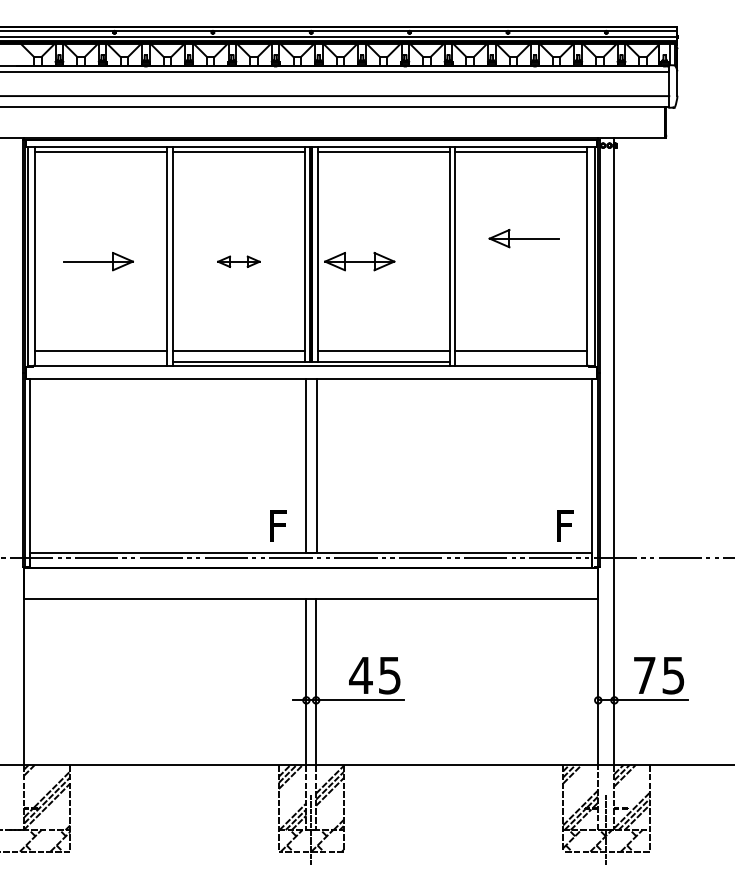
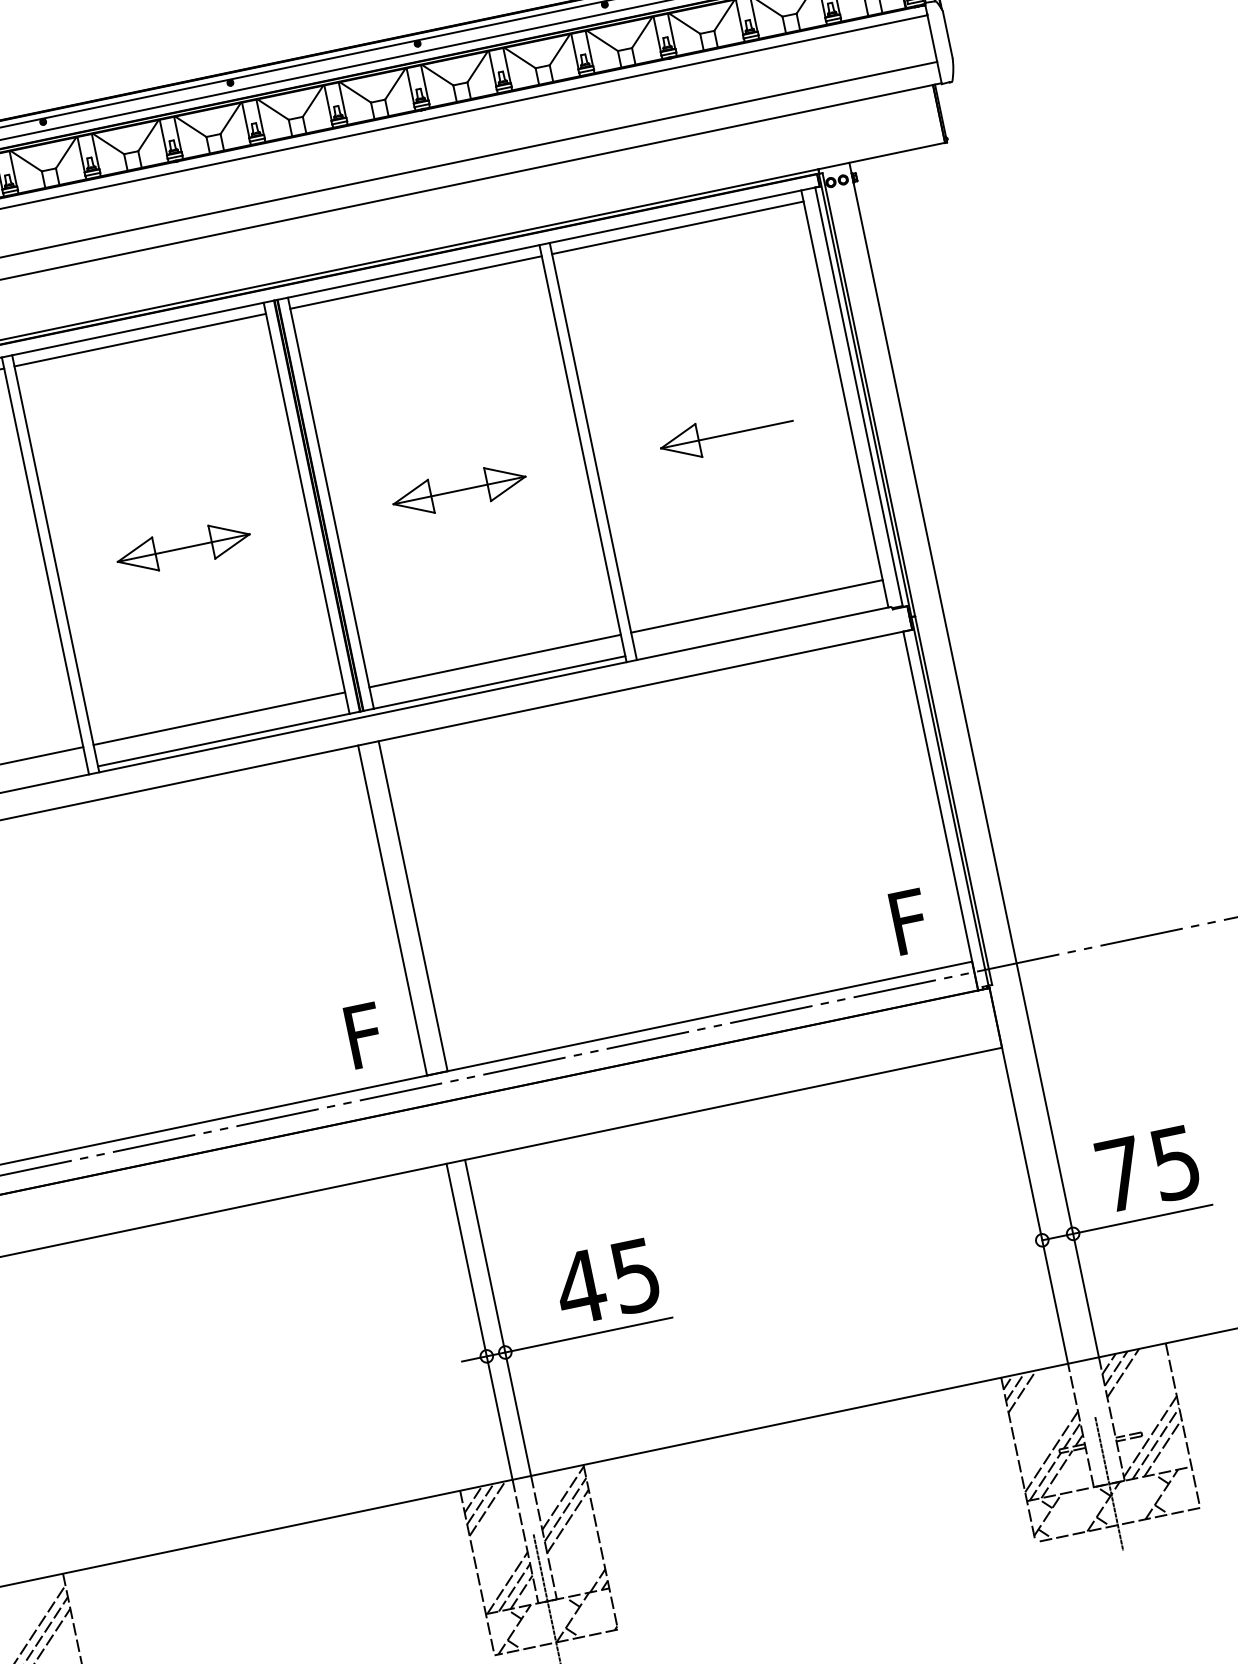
part: (523, 238) -> (725, 434), moved
part: (238, 261) -> (182, 547), size x1.67
part: (359, 261) -> (458, 490), moved

